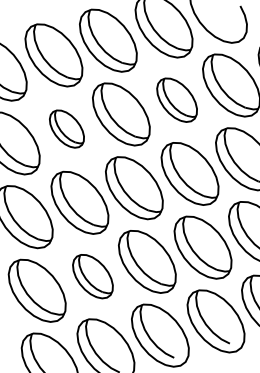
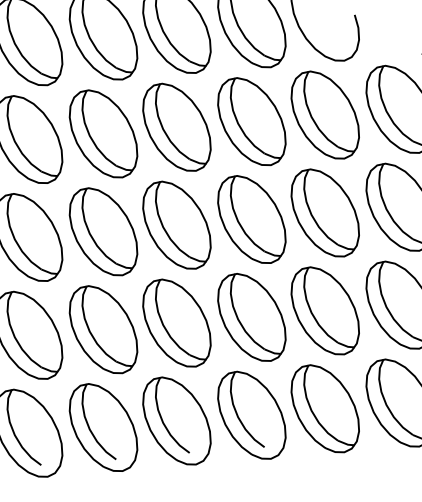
part: (176, 99) -> (251, 121), size x1.43
part: (66, 128) -> (103, 133), size x1.67
part: (92, 276) -> (103, 329), size x1.43

